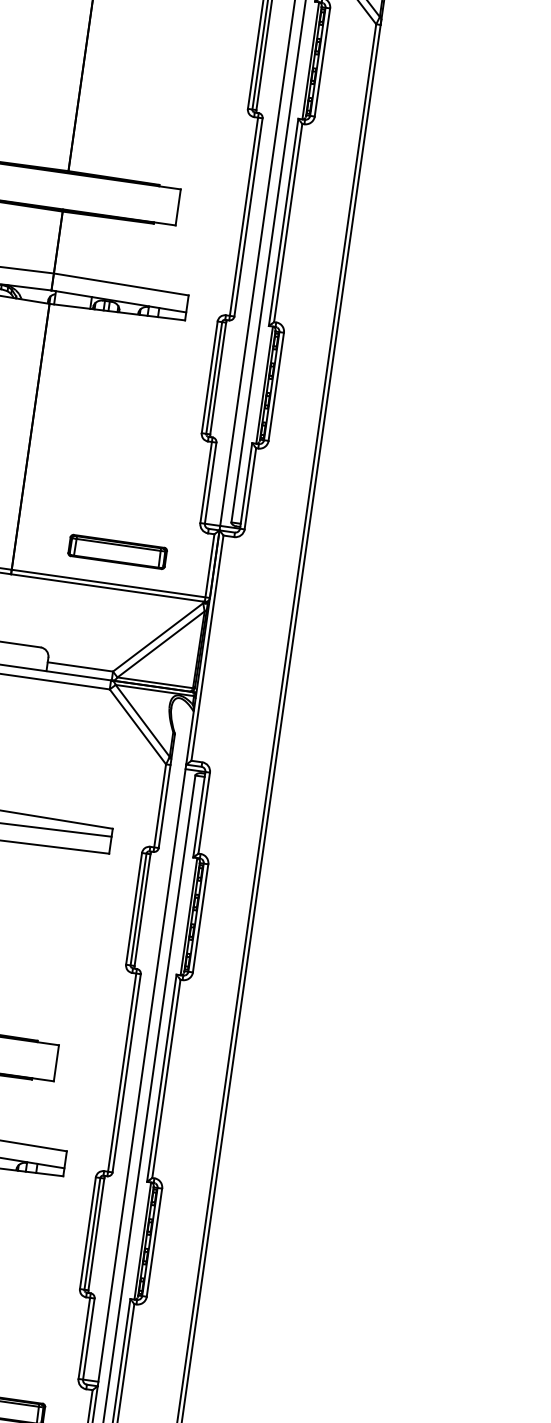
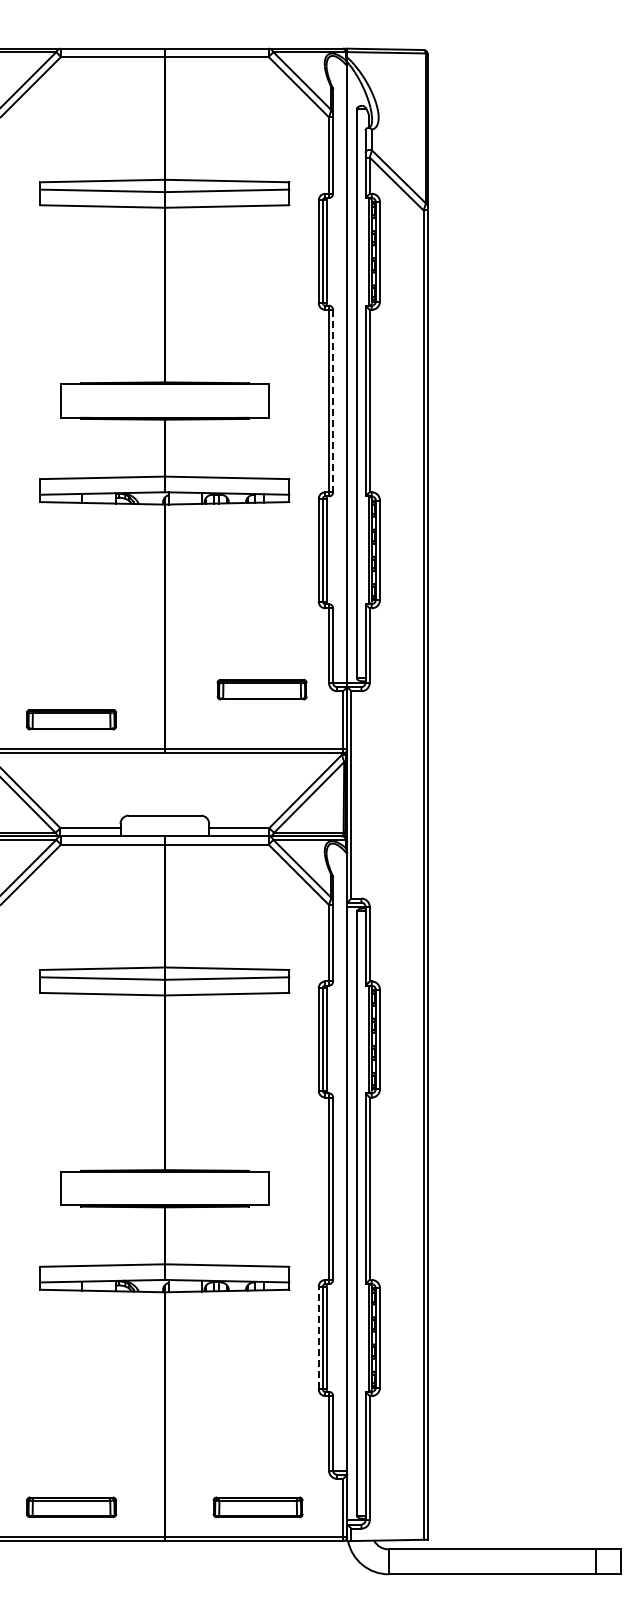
line: (248, 217) -> (333, 401), solid -> dashed
part: (117, 551) -> (261, 689), moved
line: (87, 1232) -> (318, 1337), solid -> dashed

